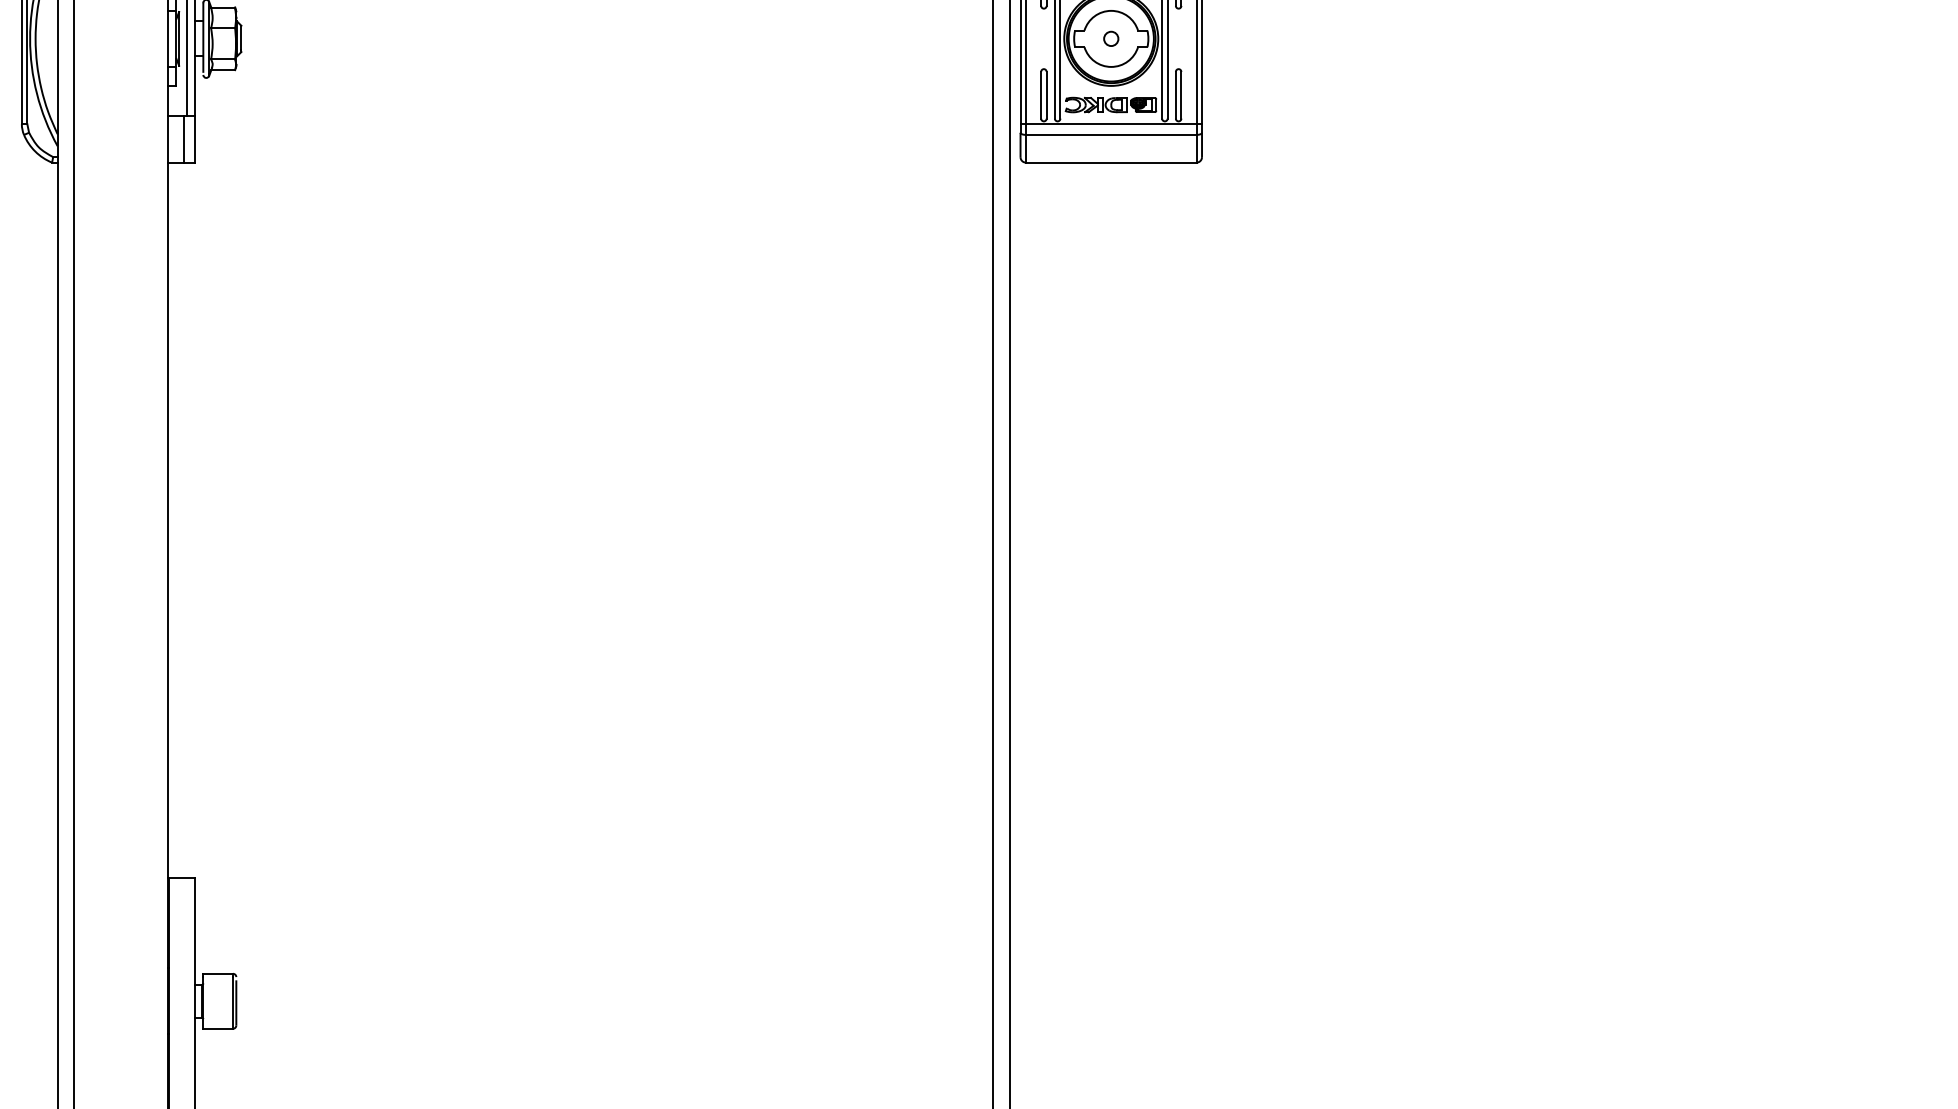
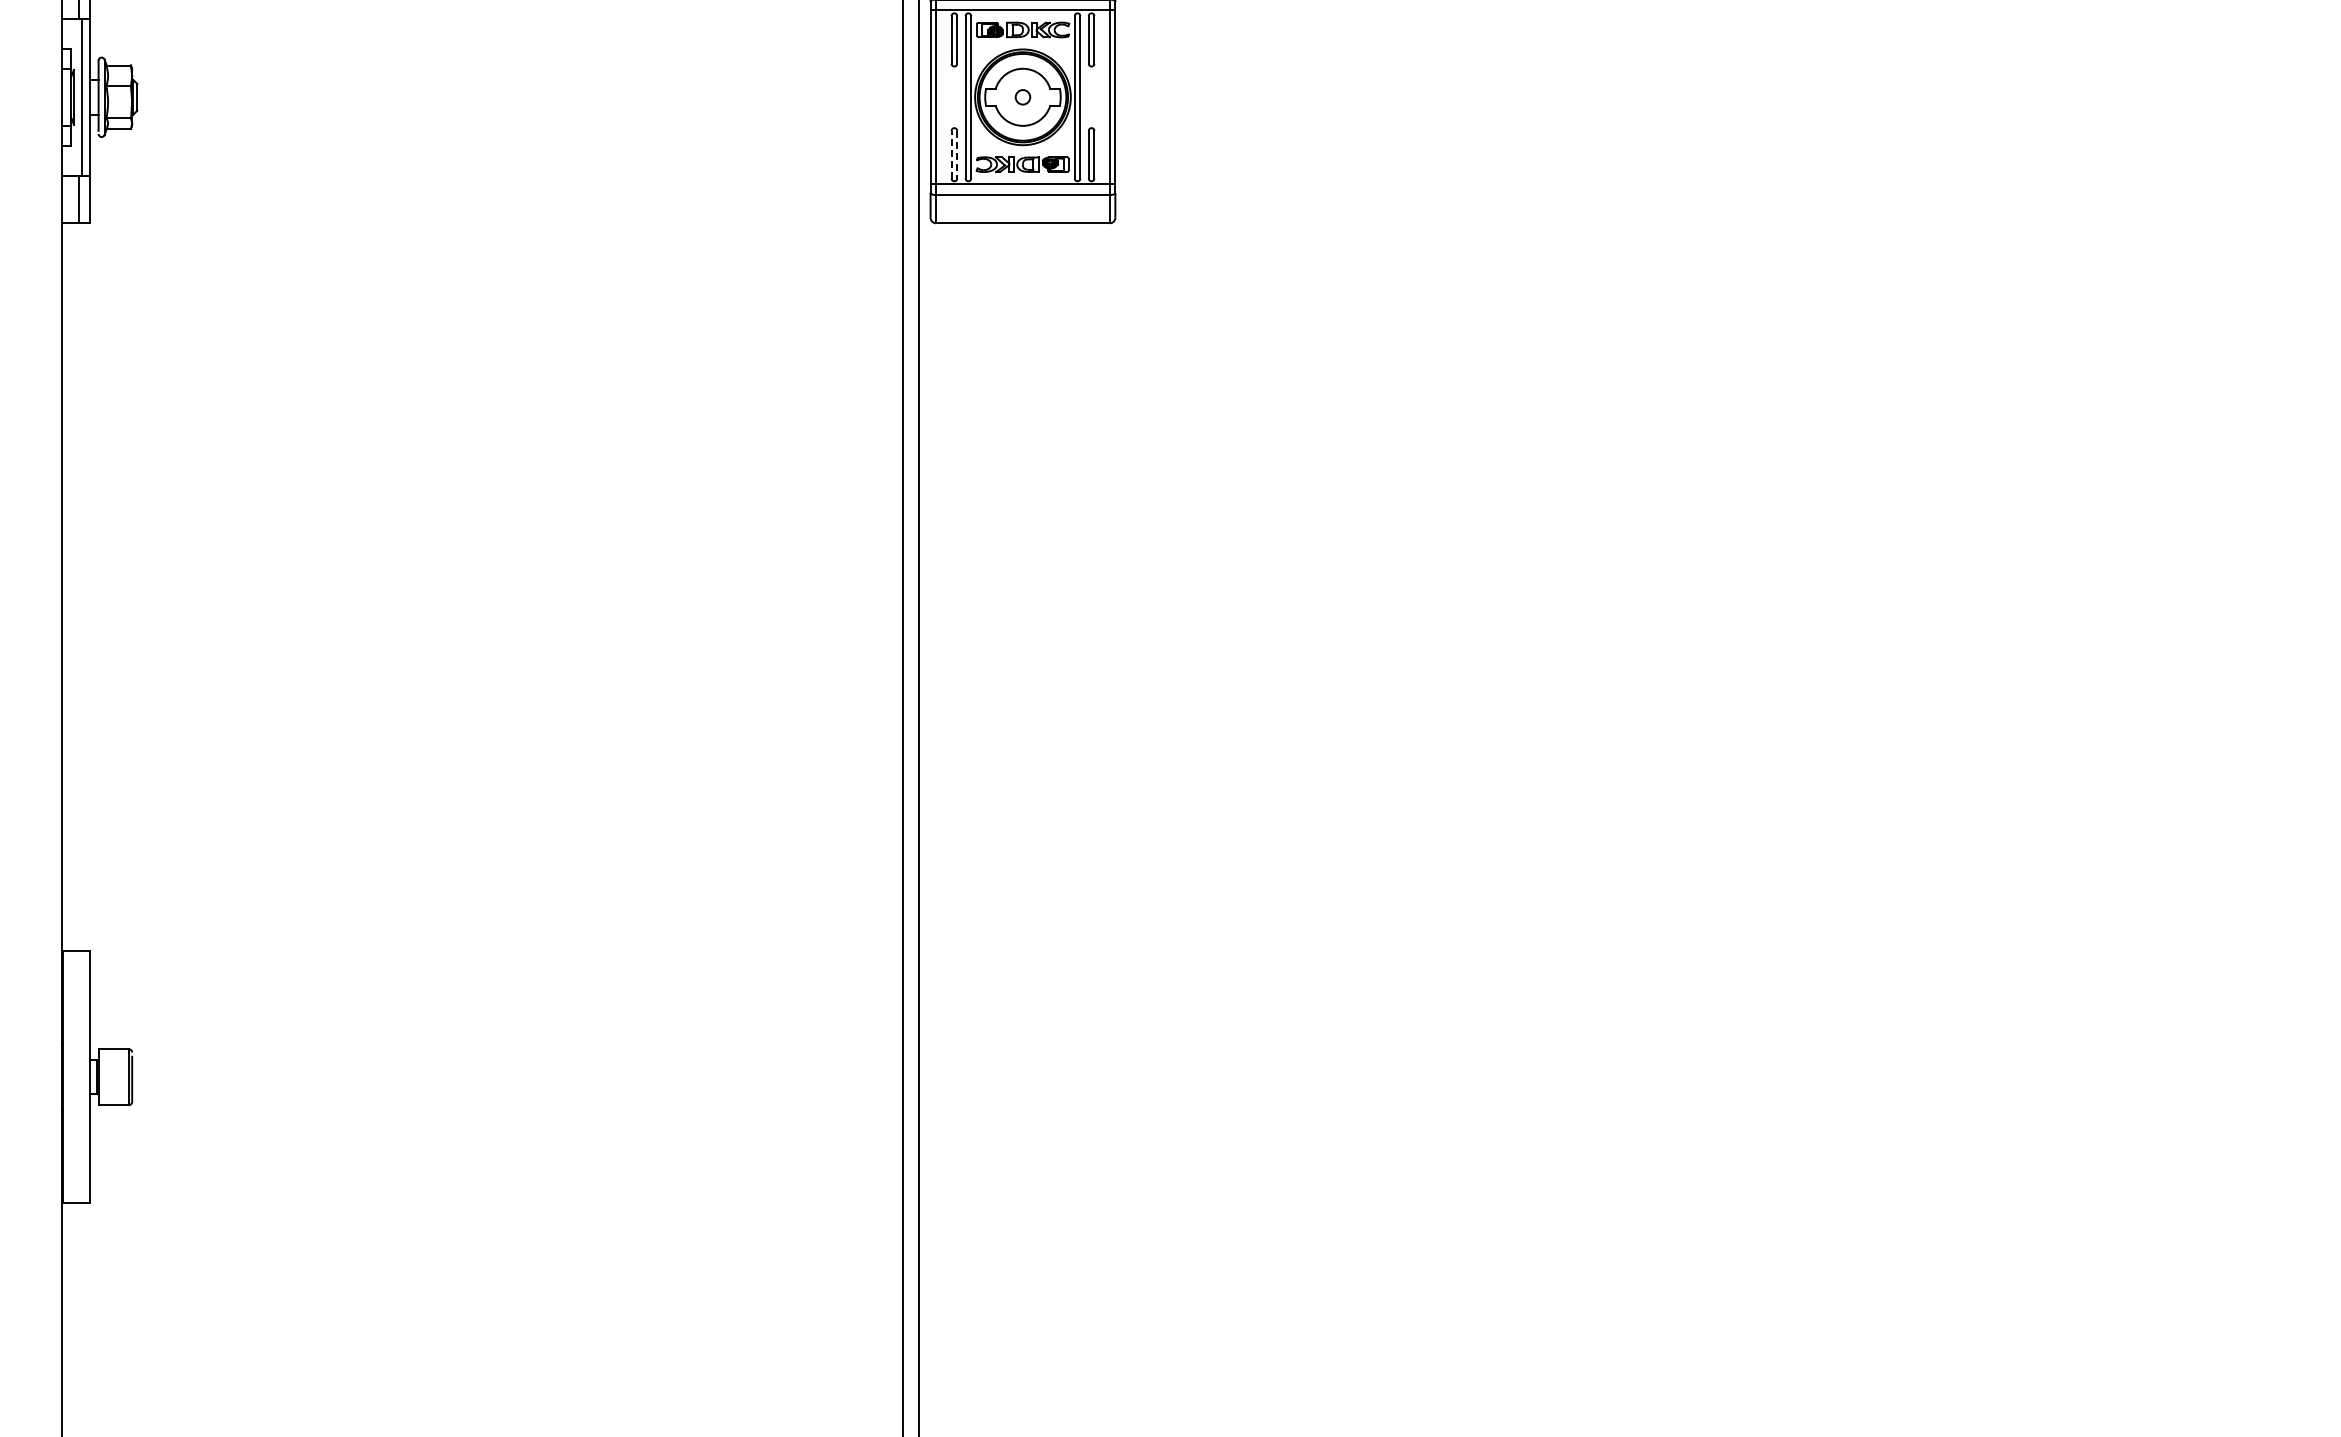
line: (1041, 95) -> (951, 154), solid -> dashed
line: (1046, 95) -> (957, 154), solid -> dashed

